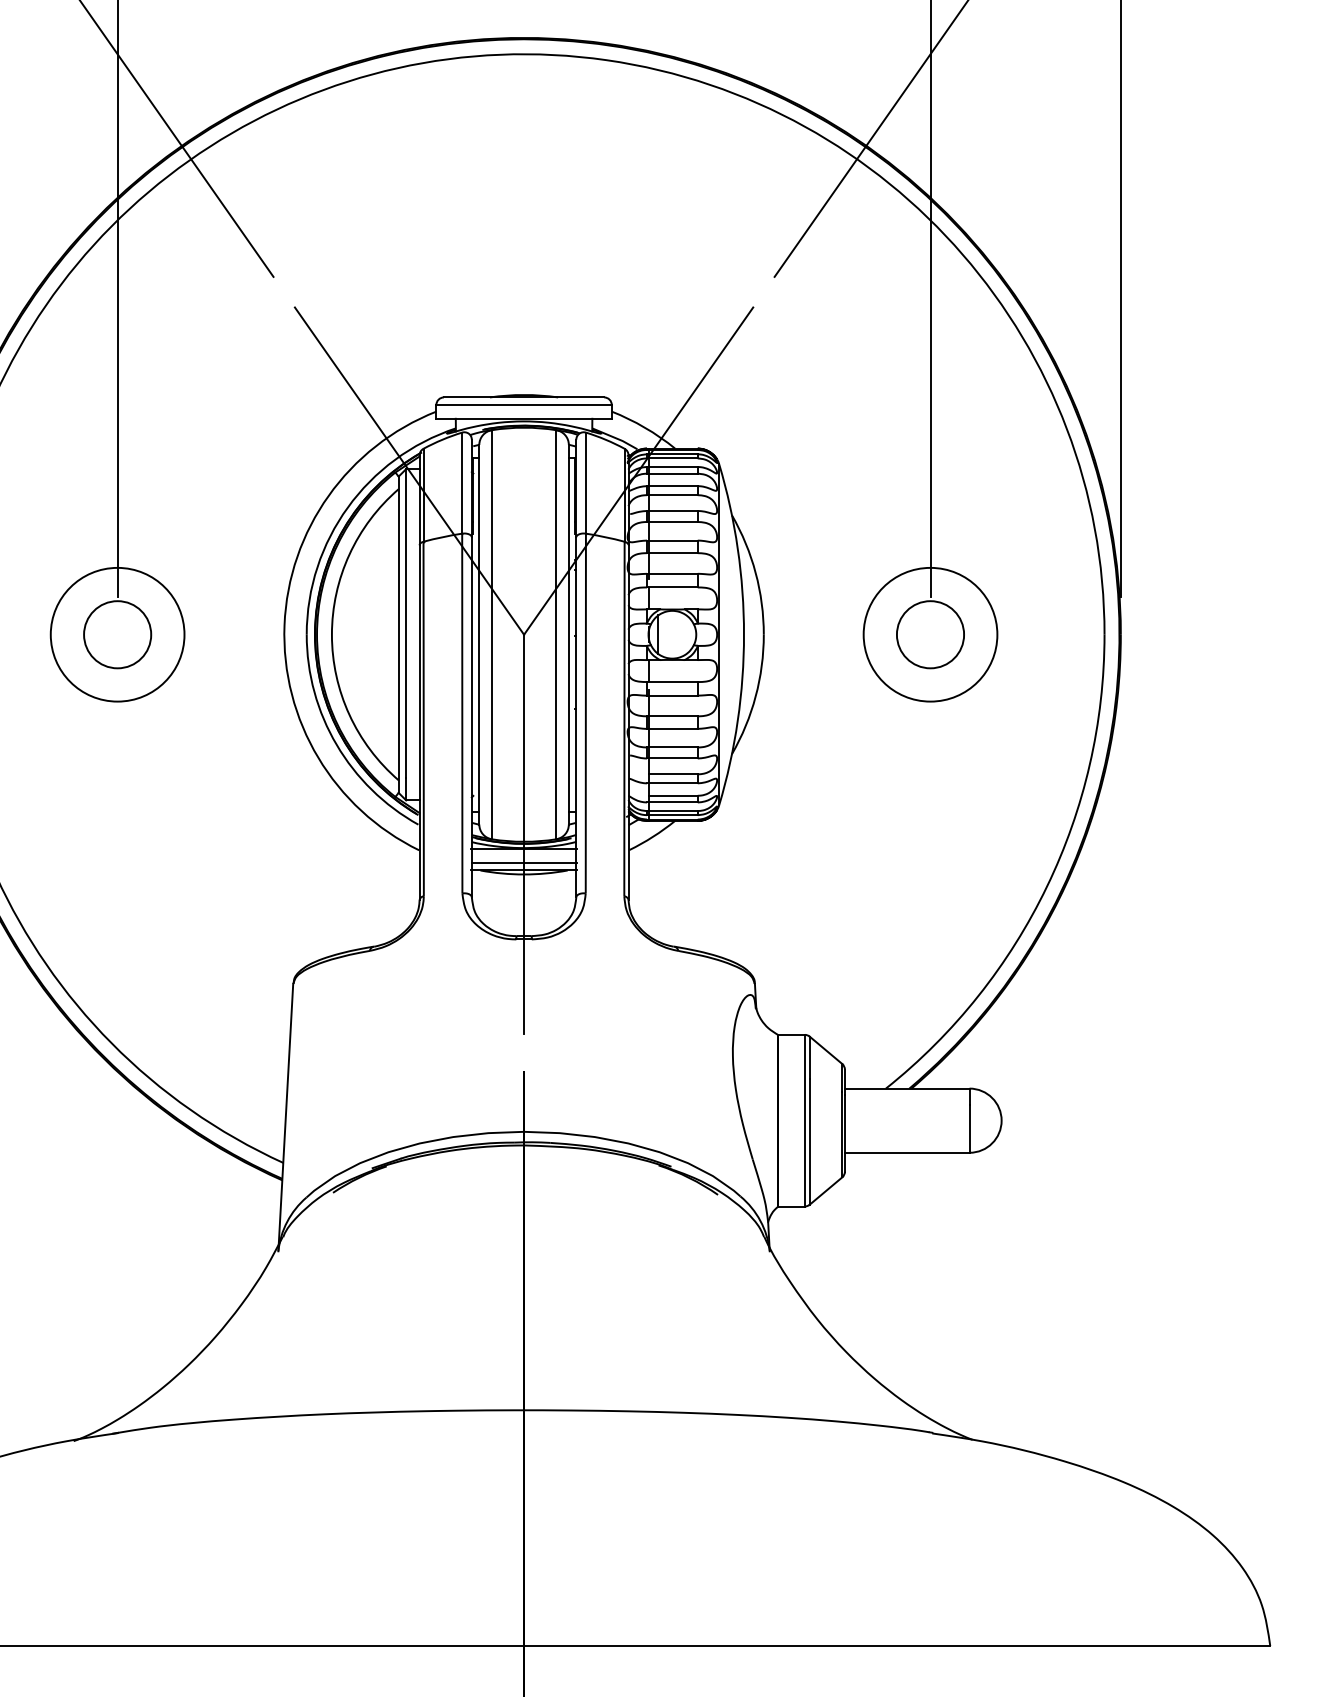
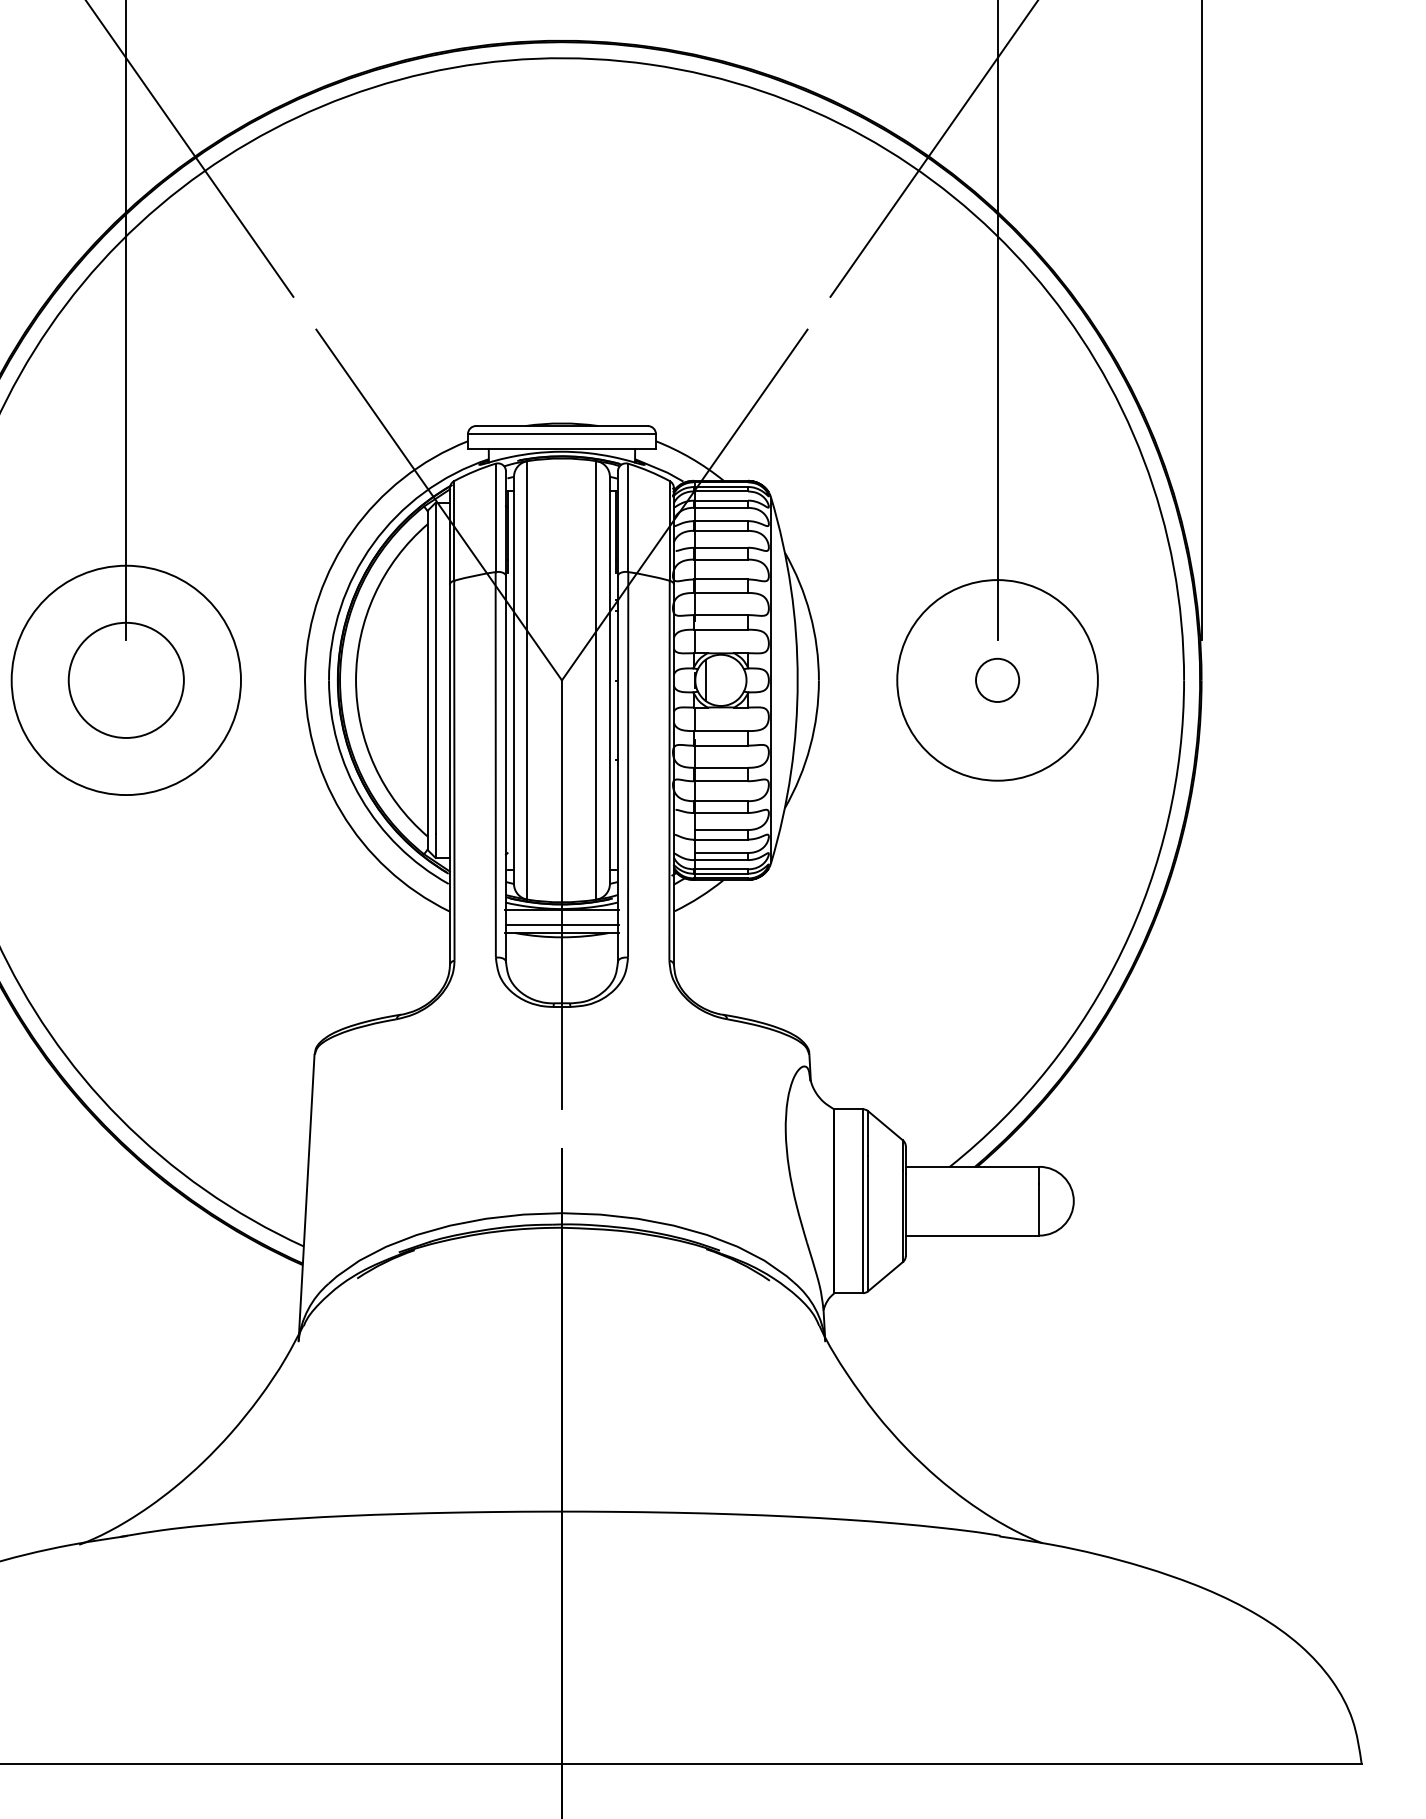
circle: (117, 634) -> (126, 680), size x1.6
circle: (117, 634) -> (126, 680), size x1.6
circle: (930, 634) -> (997, 680), size x0.6
circle: (930, 634) -> (997, 680), size x1.4

